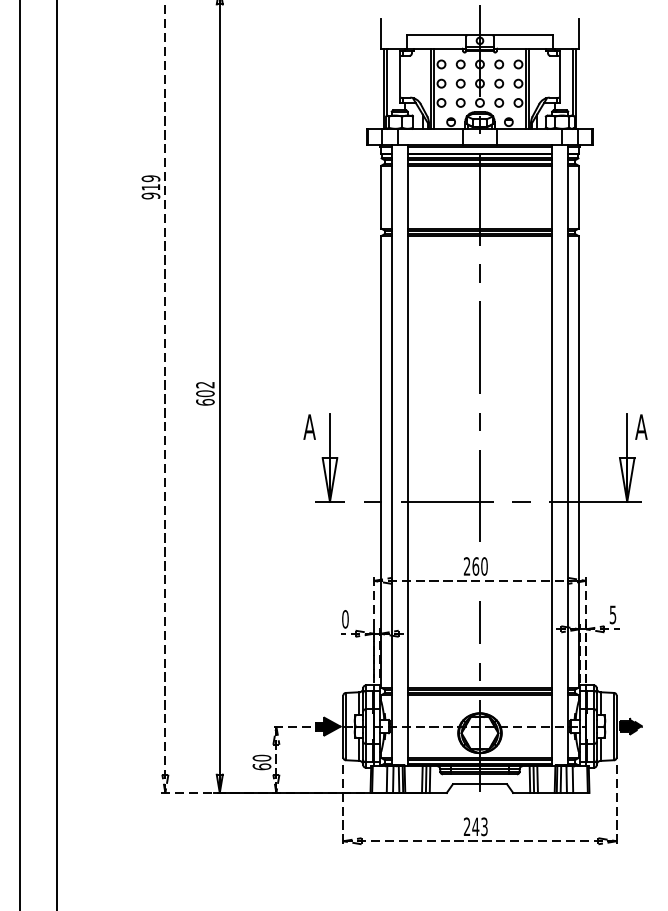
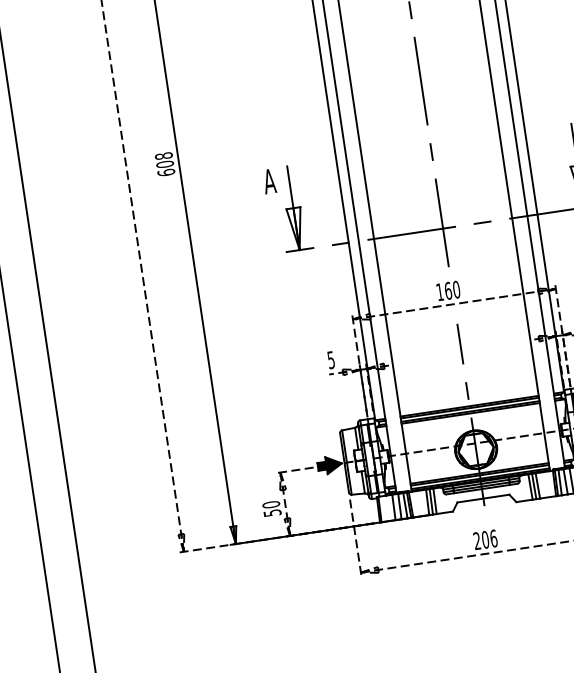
text: (205, 384) -> (163, 155), 602 -> 608
text: (466, 566) -> (439, 292), 260 -> 160
text: (345, 619) -> (331, 360), 0 -> 5
text: (261, 766) -> (272, 512), 60 -> 50
text: (479, 826) -> (489, 539), 243 -> 206

